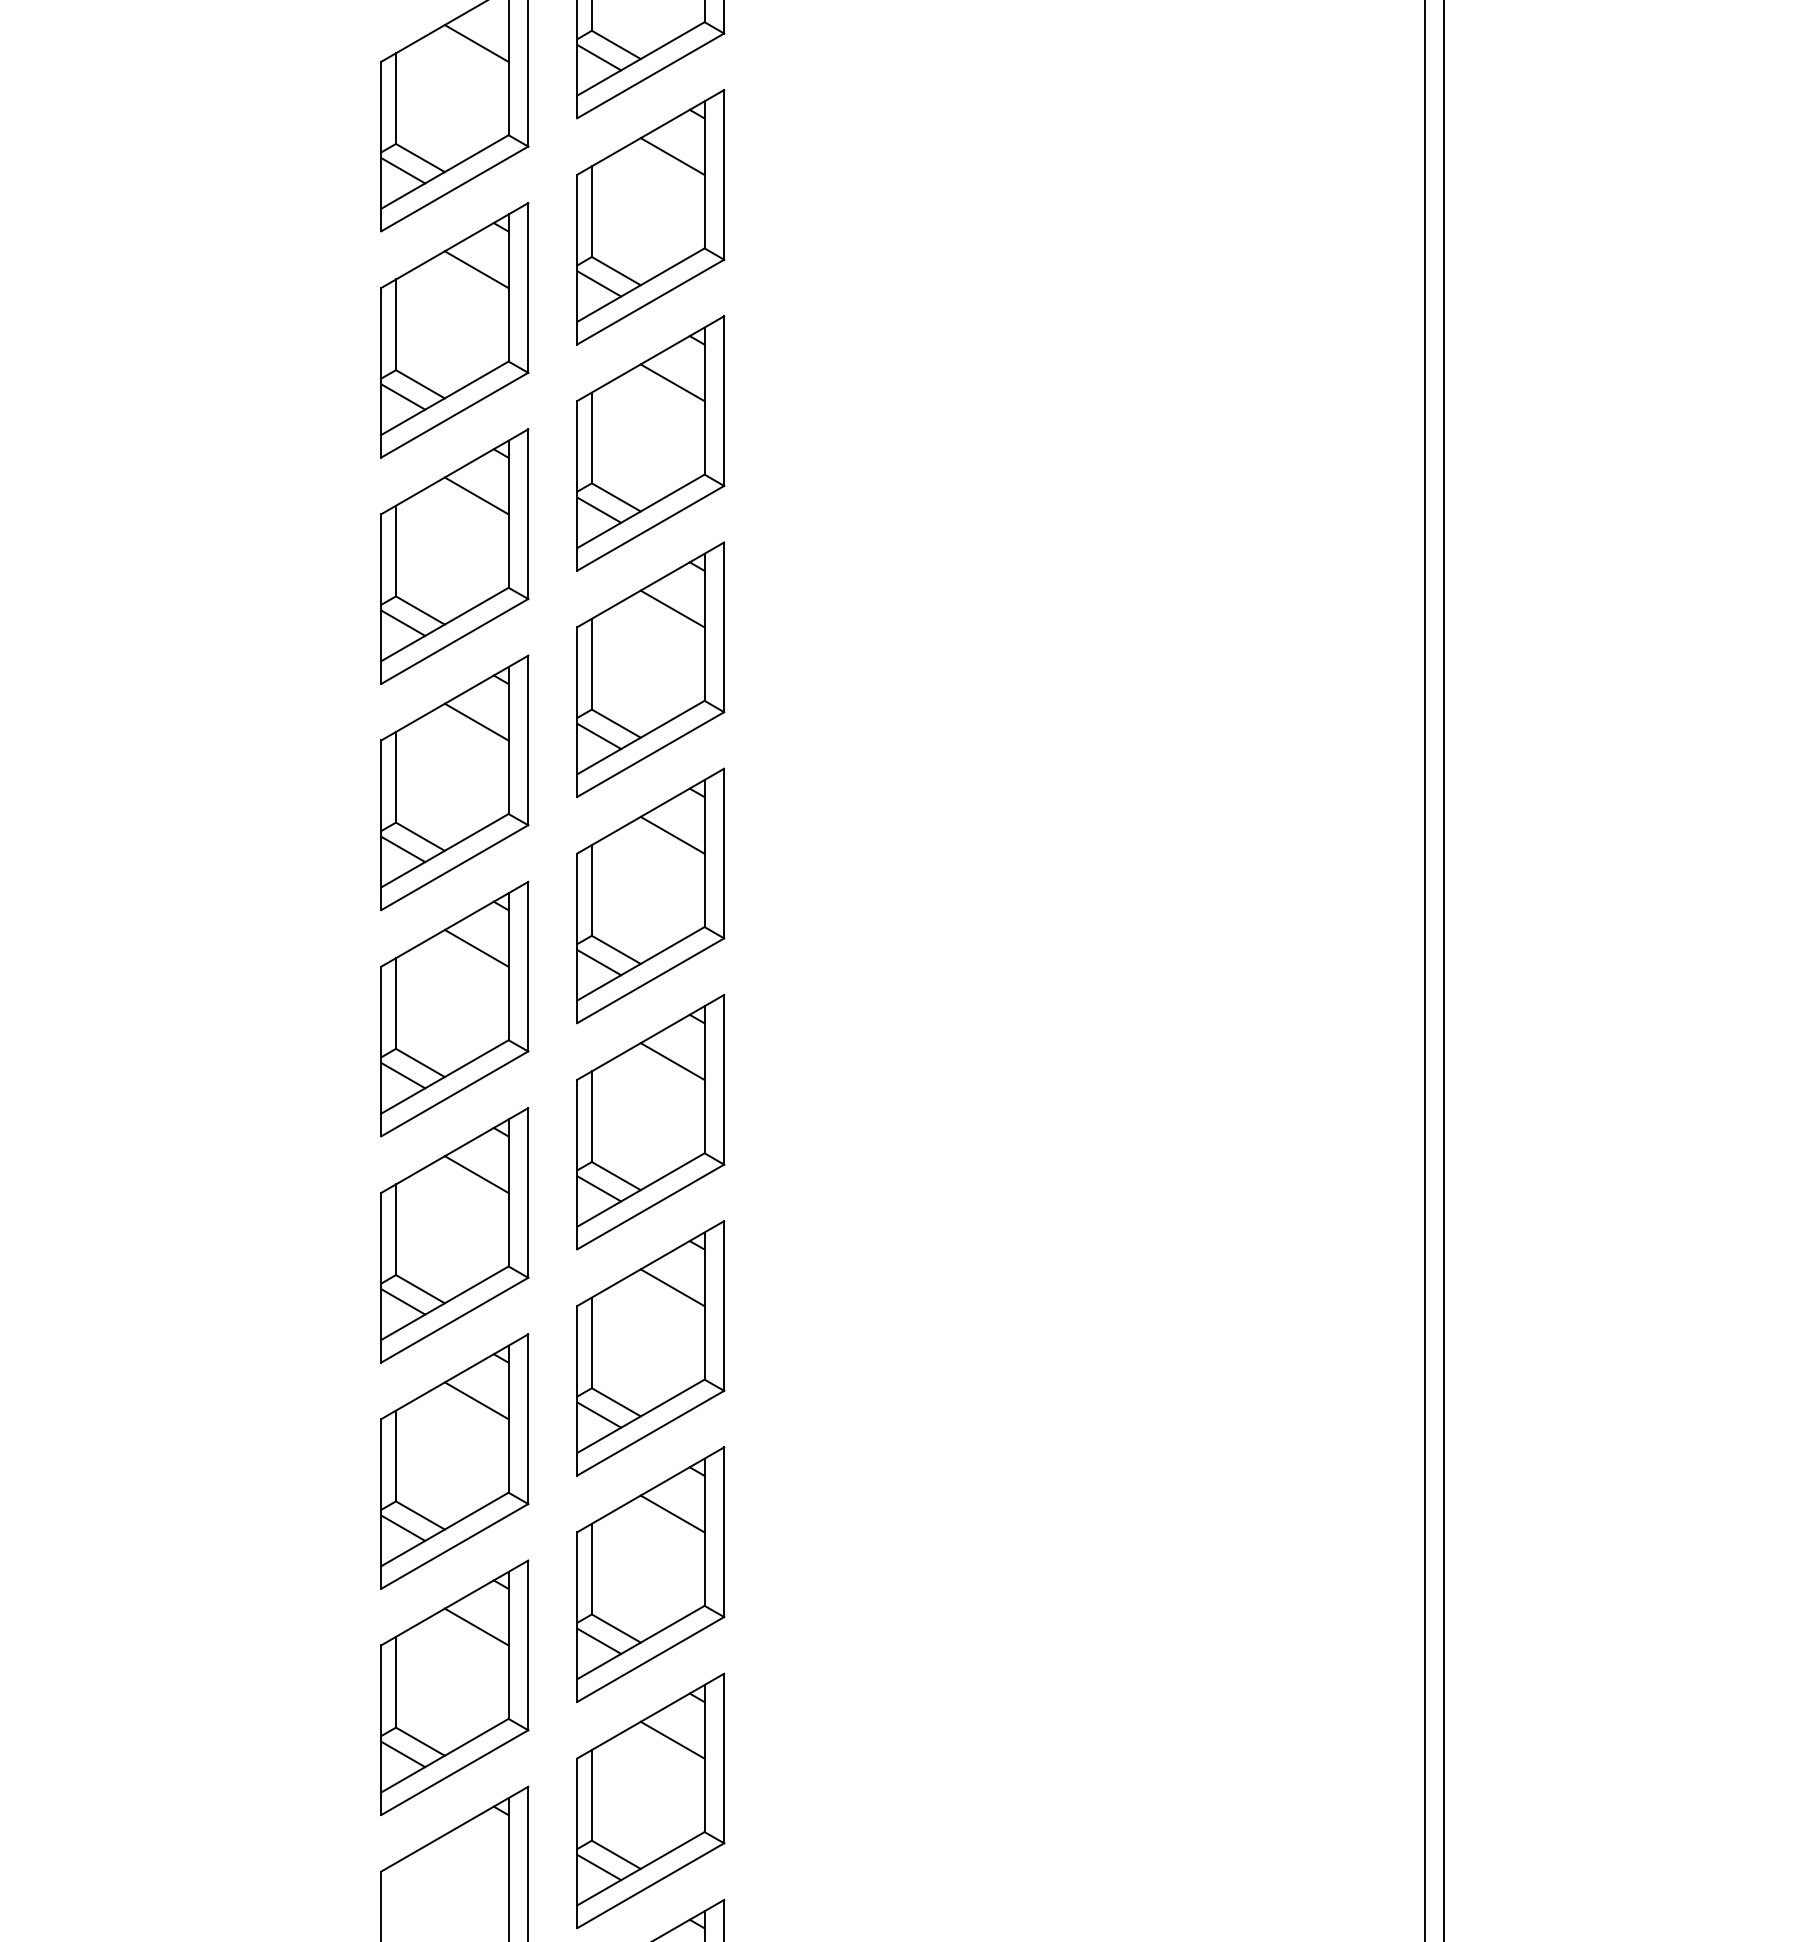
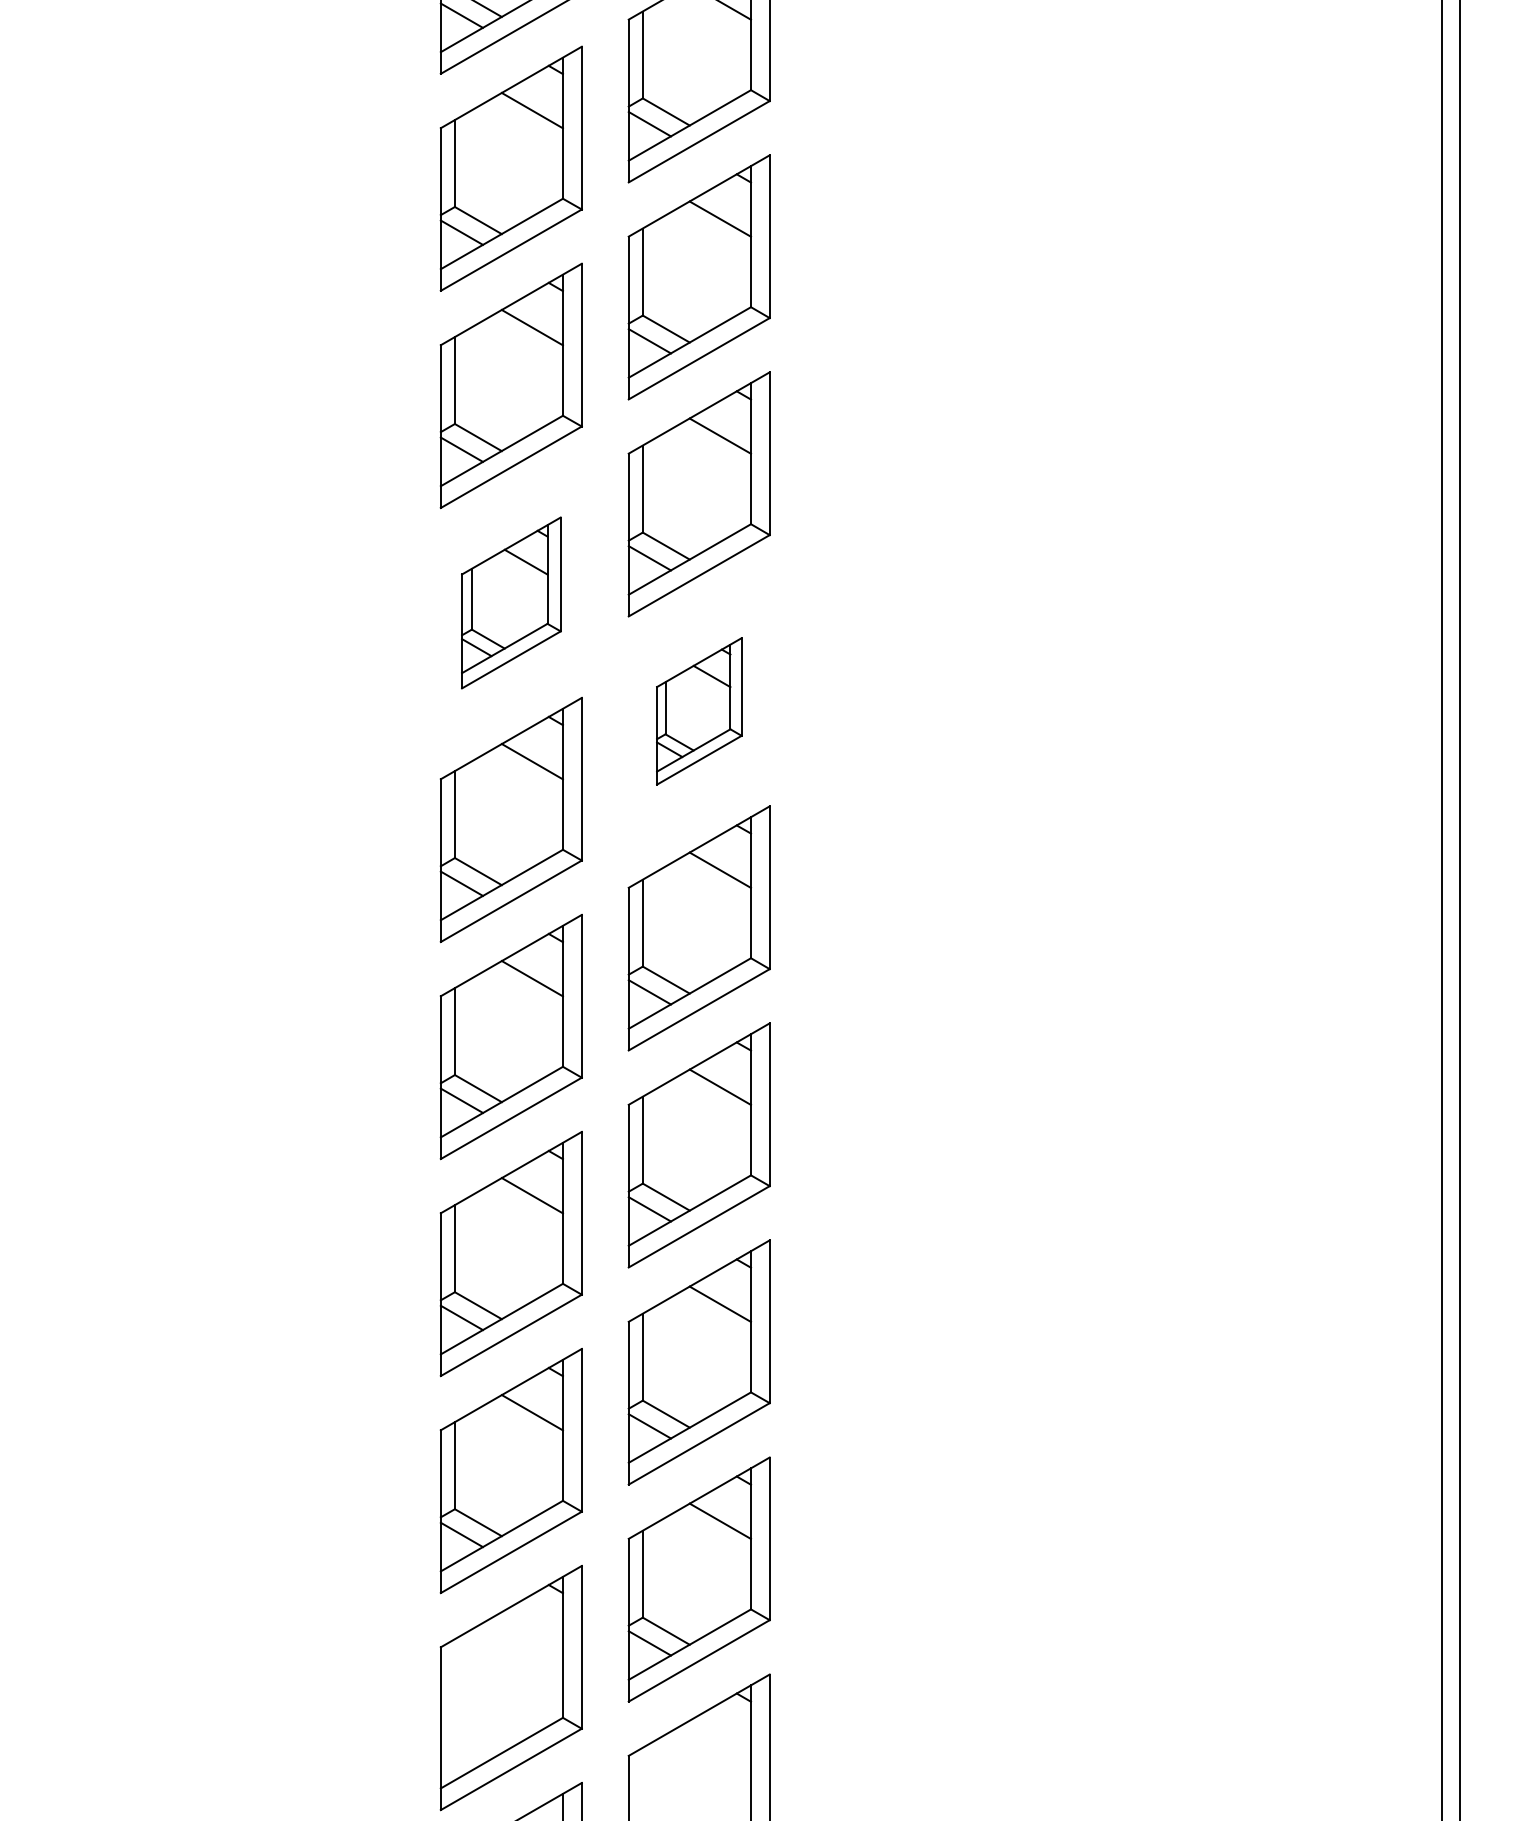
part: (454, 782) -> (511, 602), size x0.7
part: (650, 895) -> (699, 710), size x0.6

